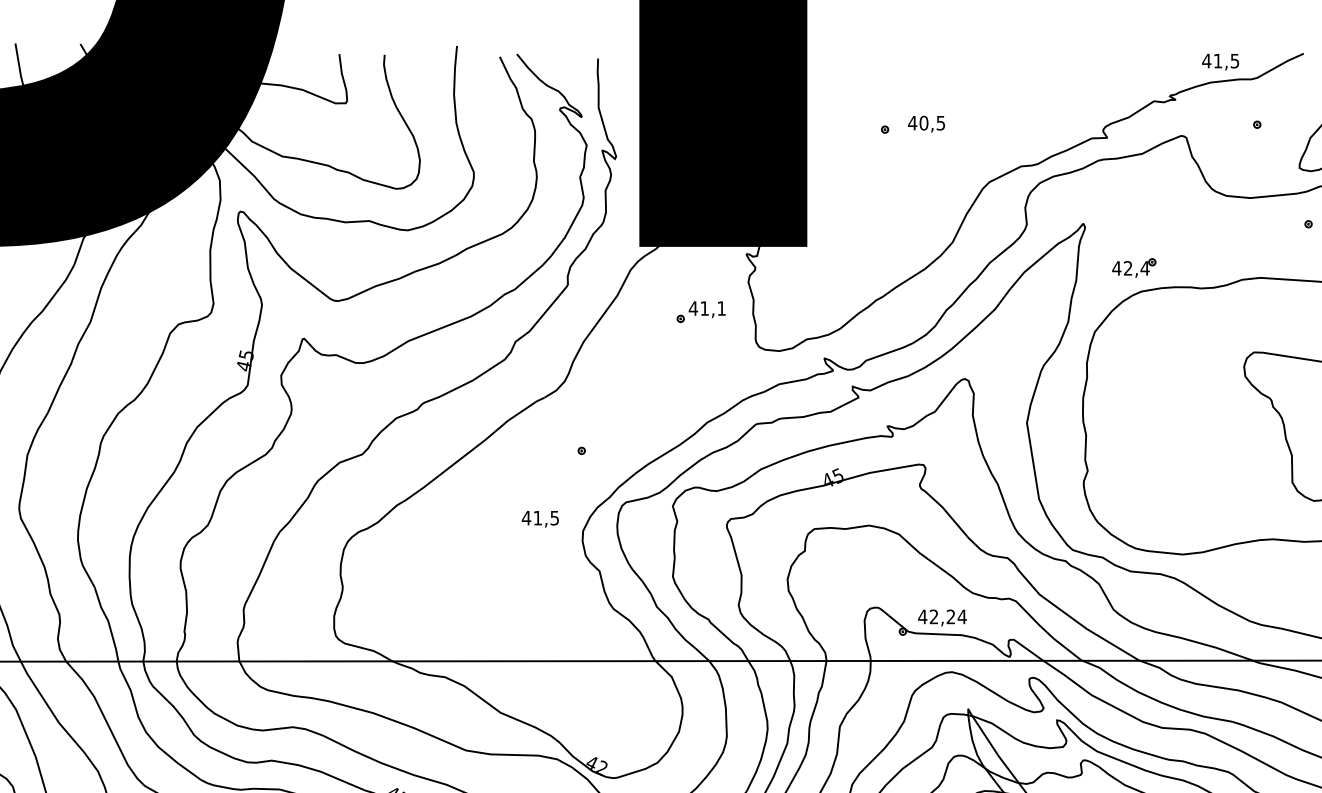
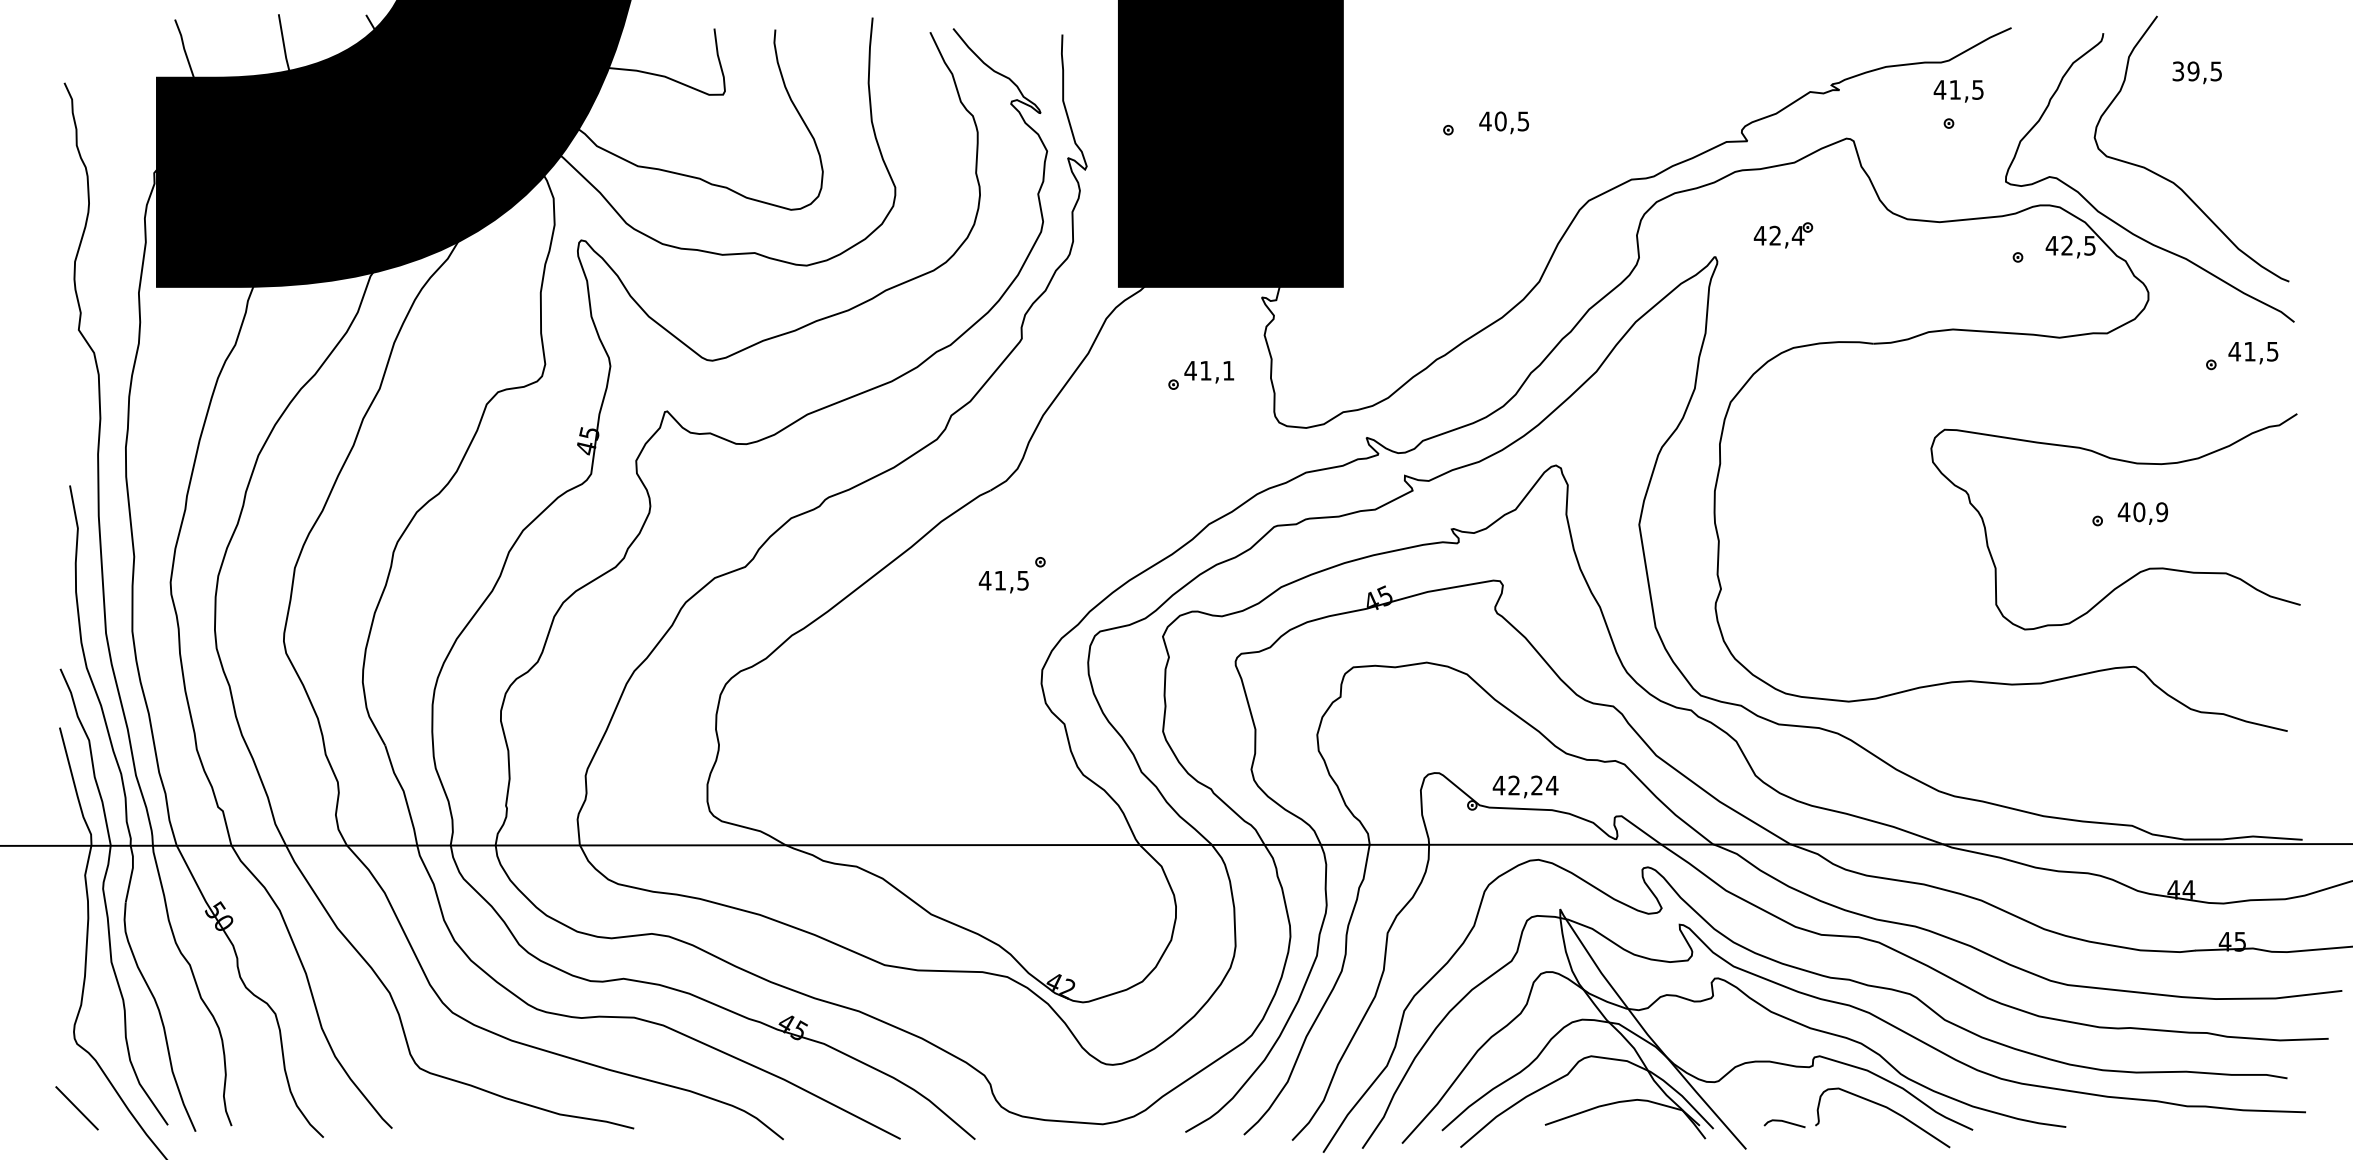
text: (1220, 62) -> (1958, 91), moved
part: (1134, 268) -> (1783, 235), moved
text: (540, 519) -> (1003, 582), moved

